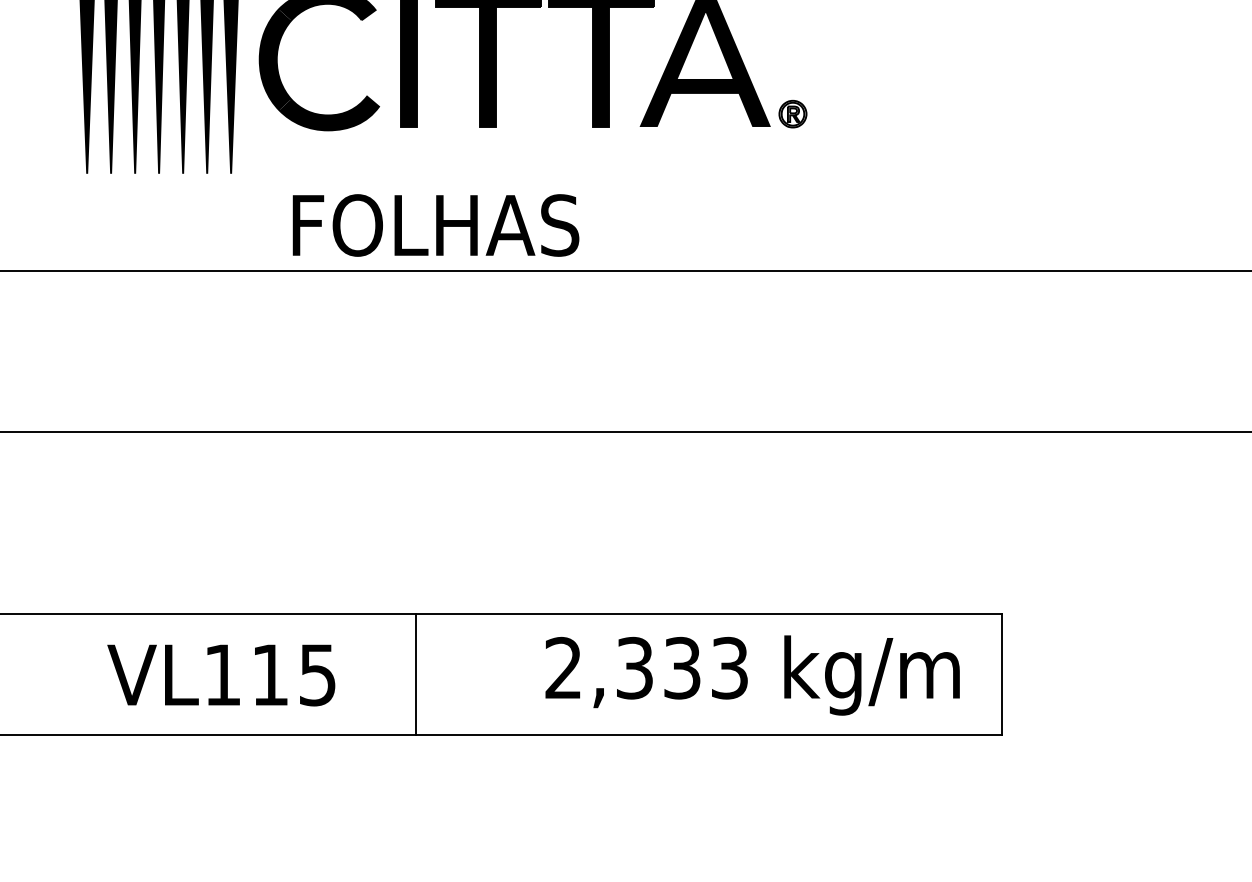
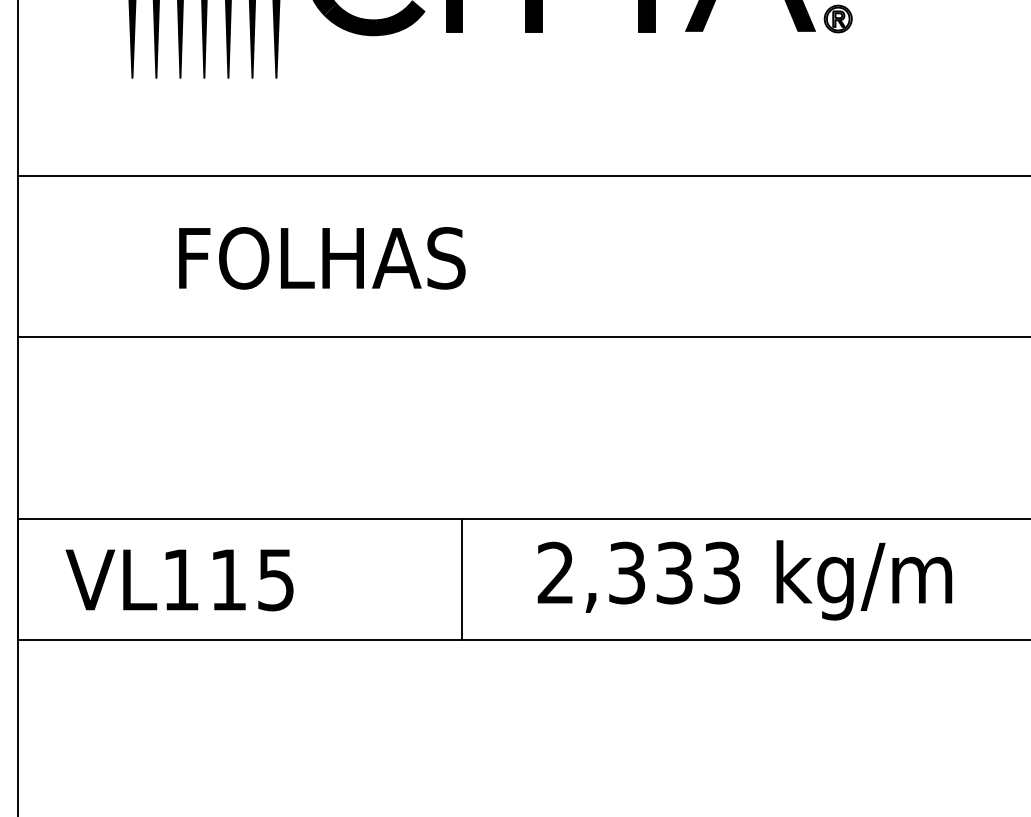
text: (435, 225) -> (321, 258), moved
text: (221, 675) -> (179, 580), moved
text: (752, 675) -> (744, 580), moved

